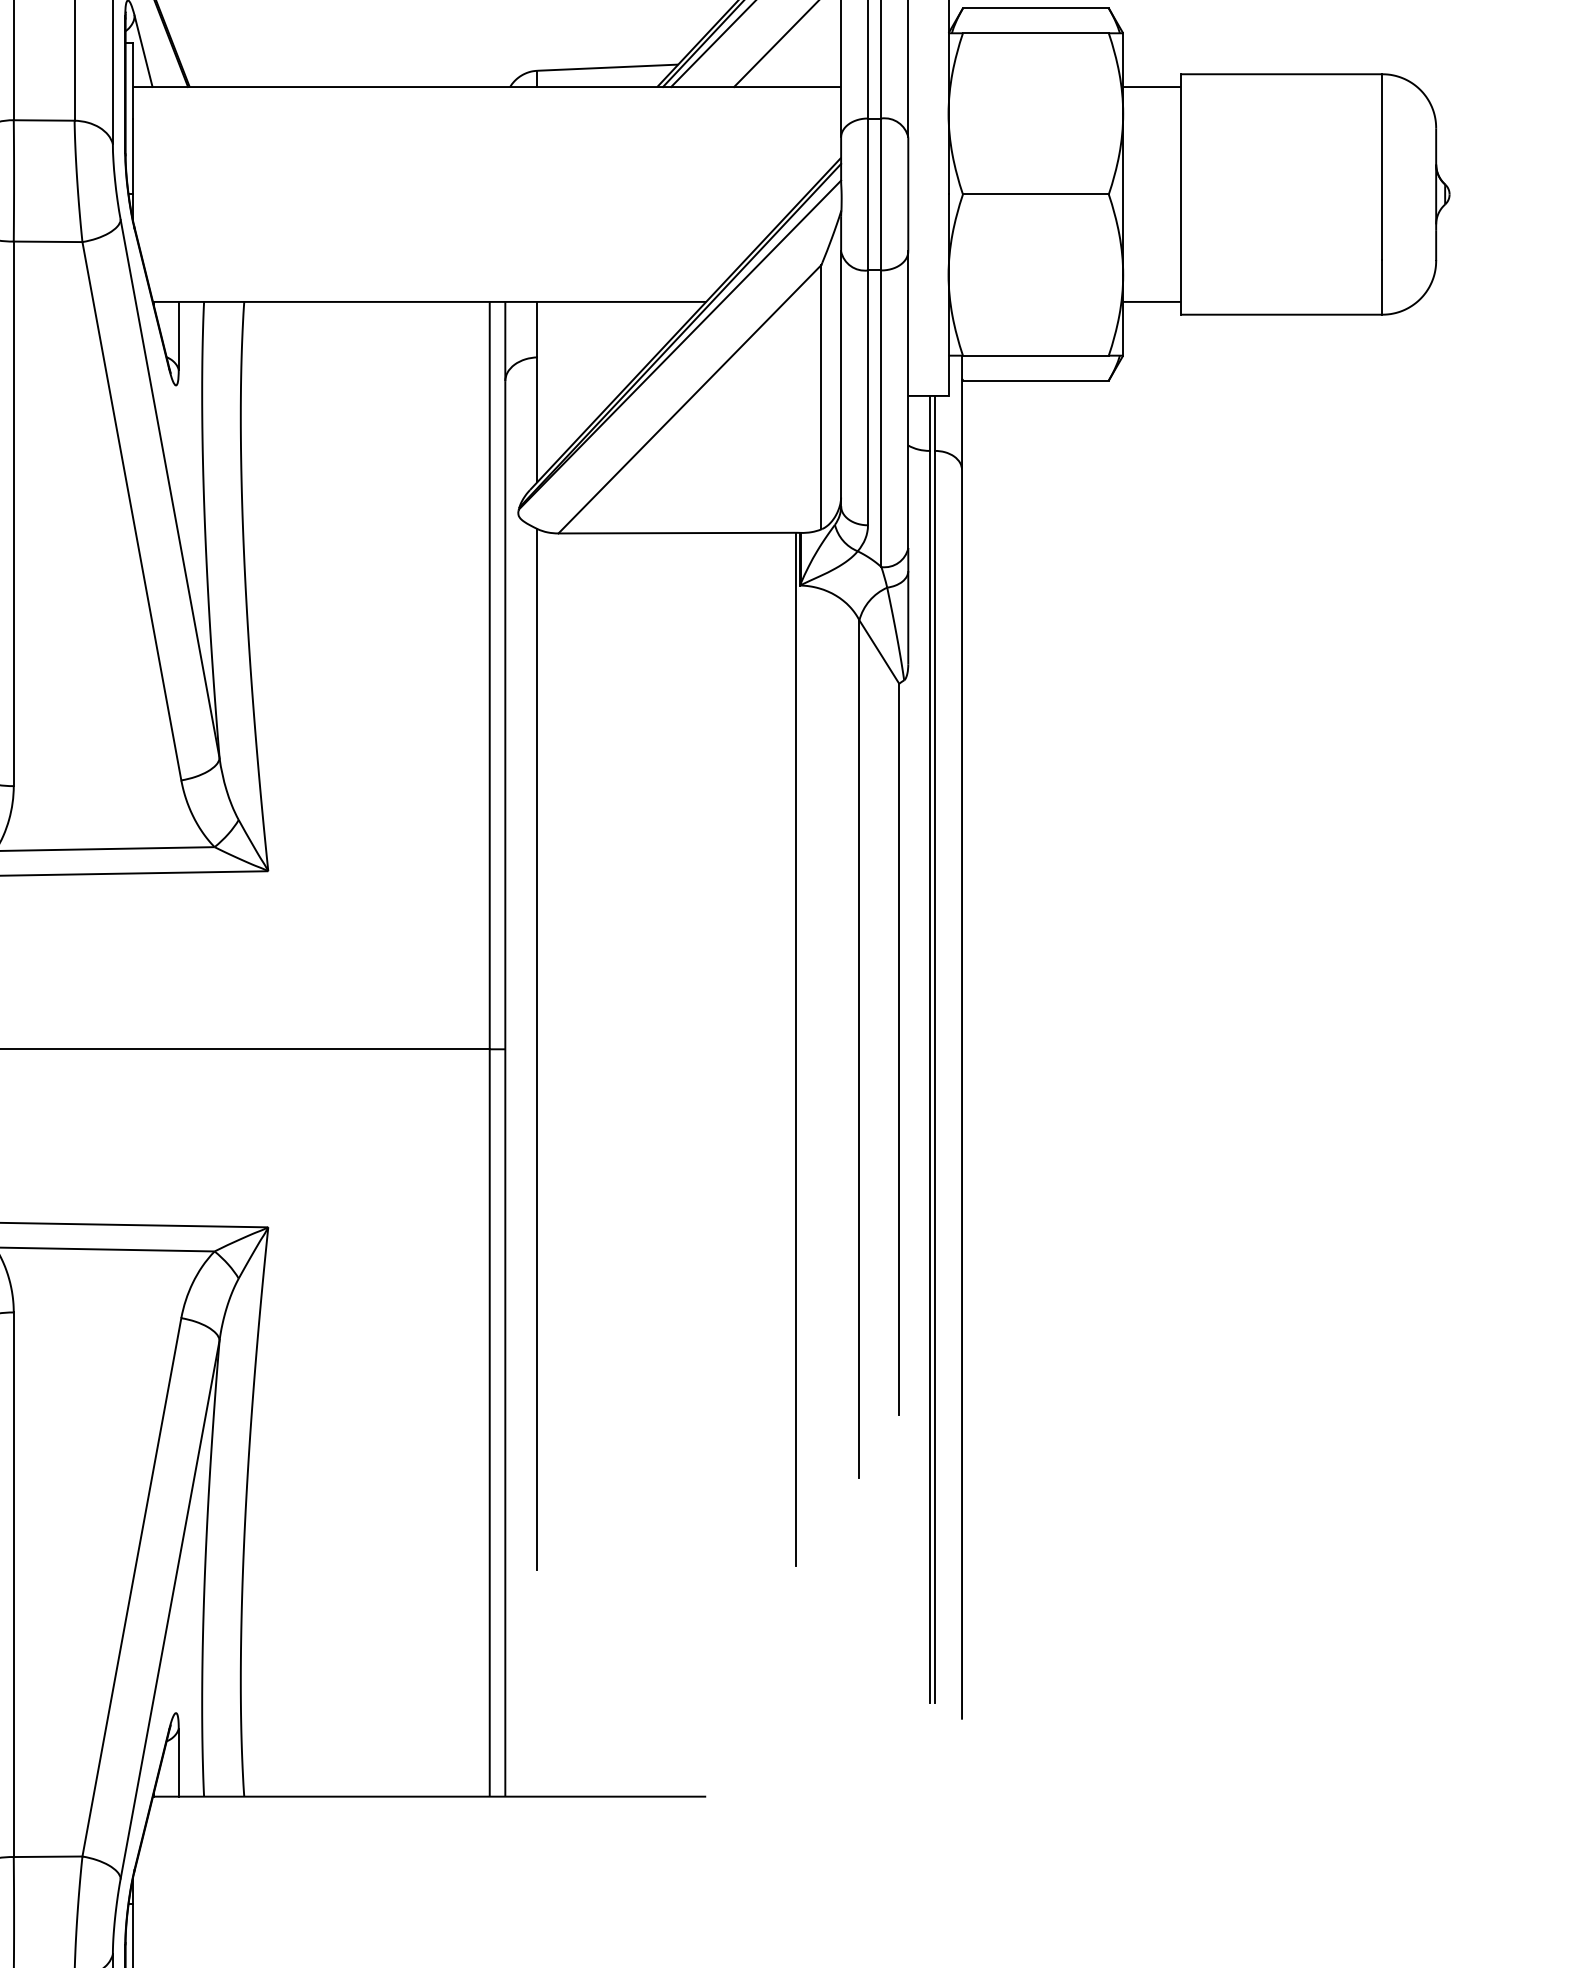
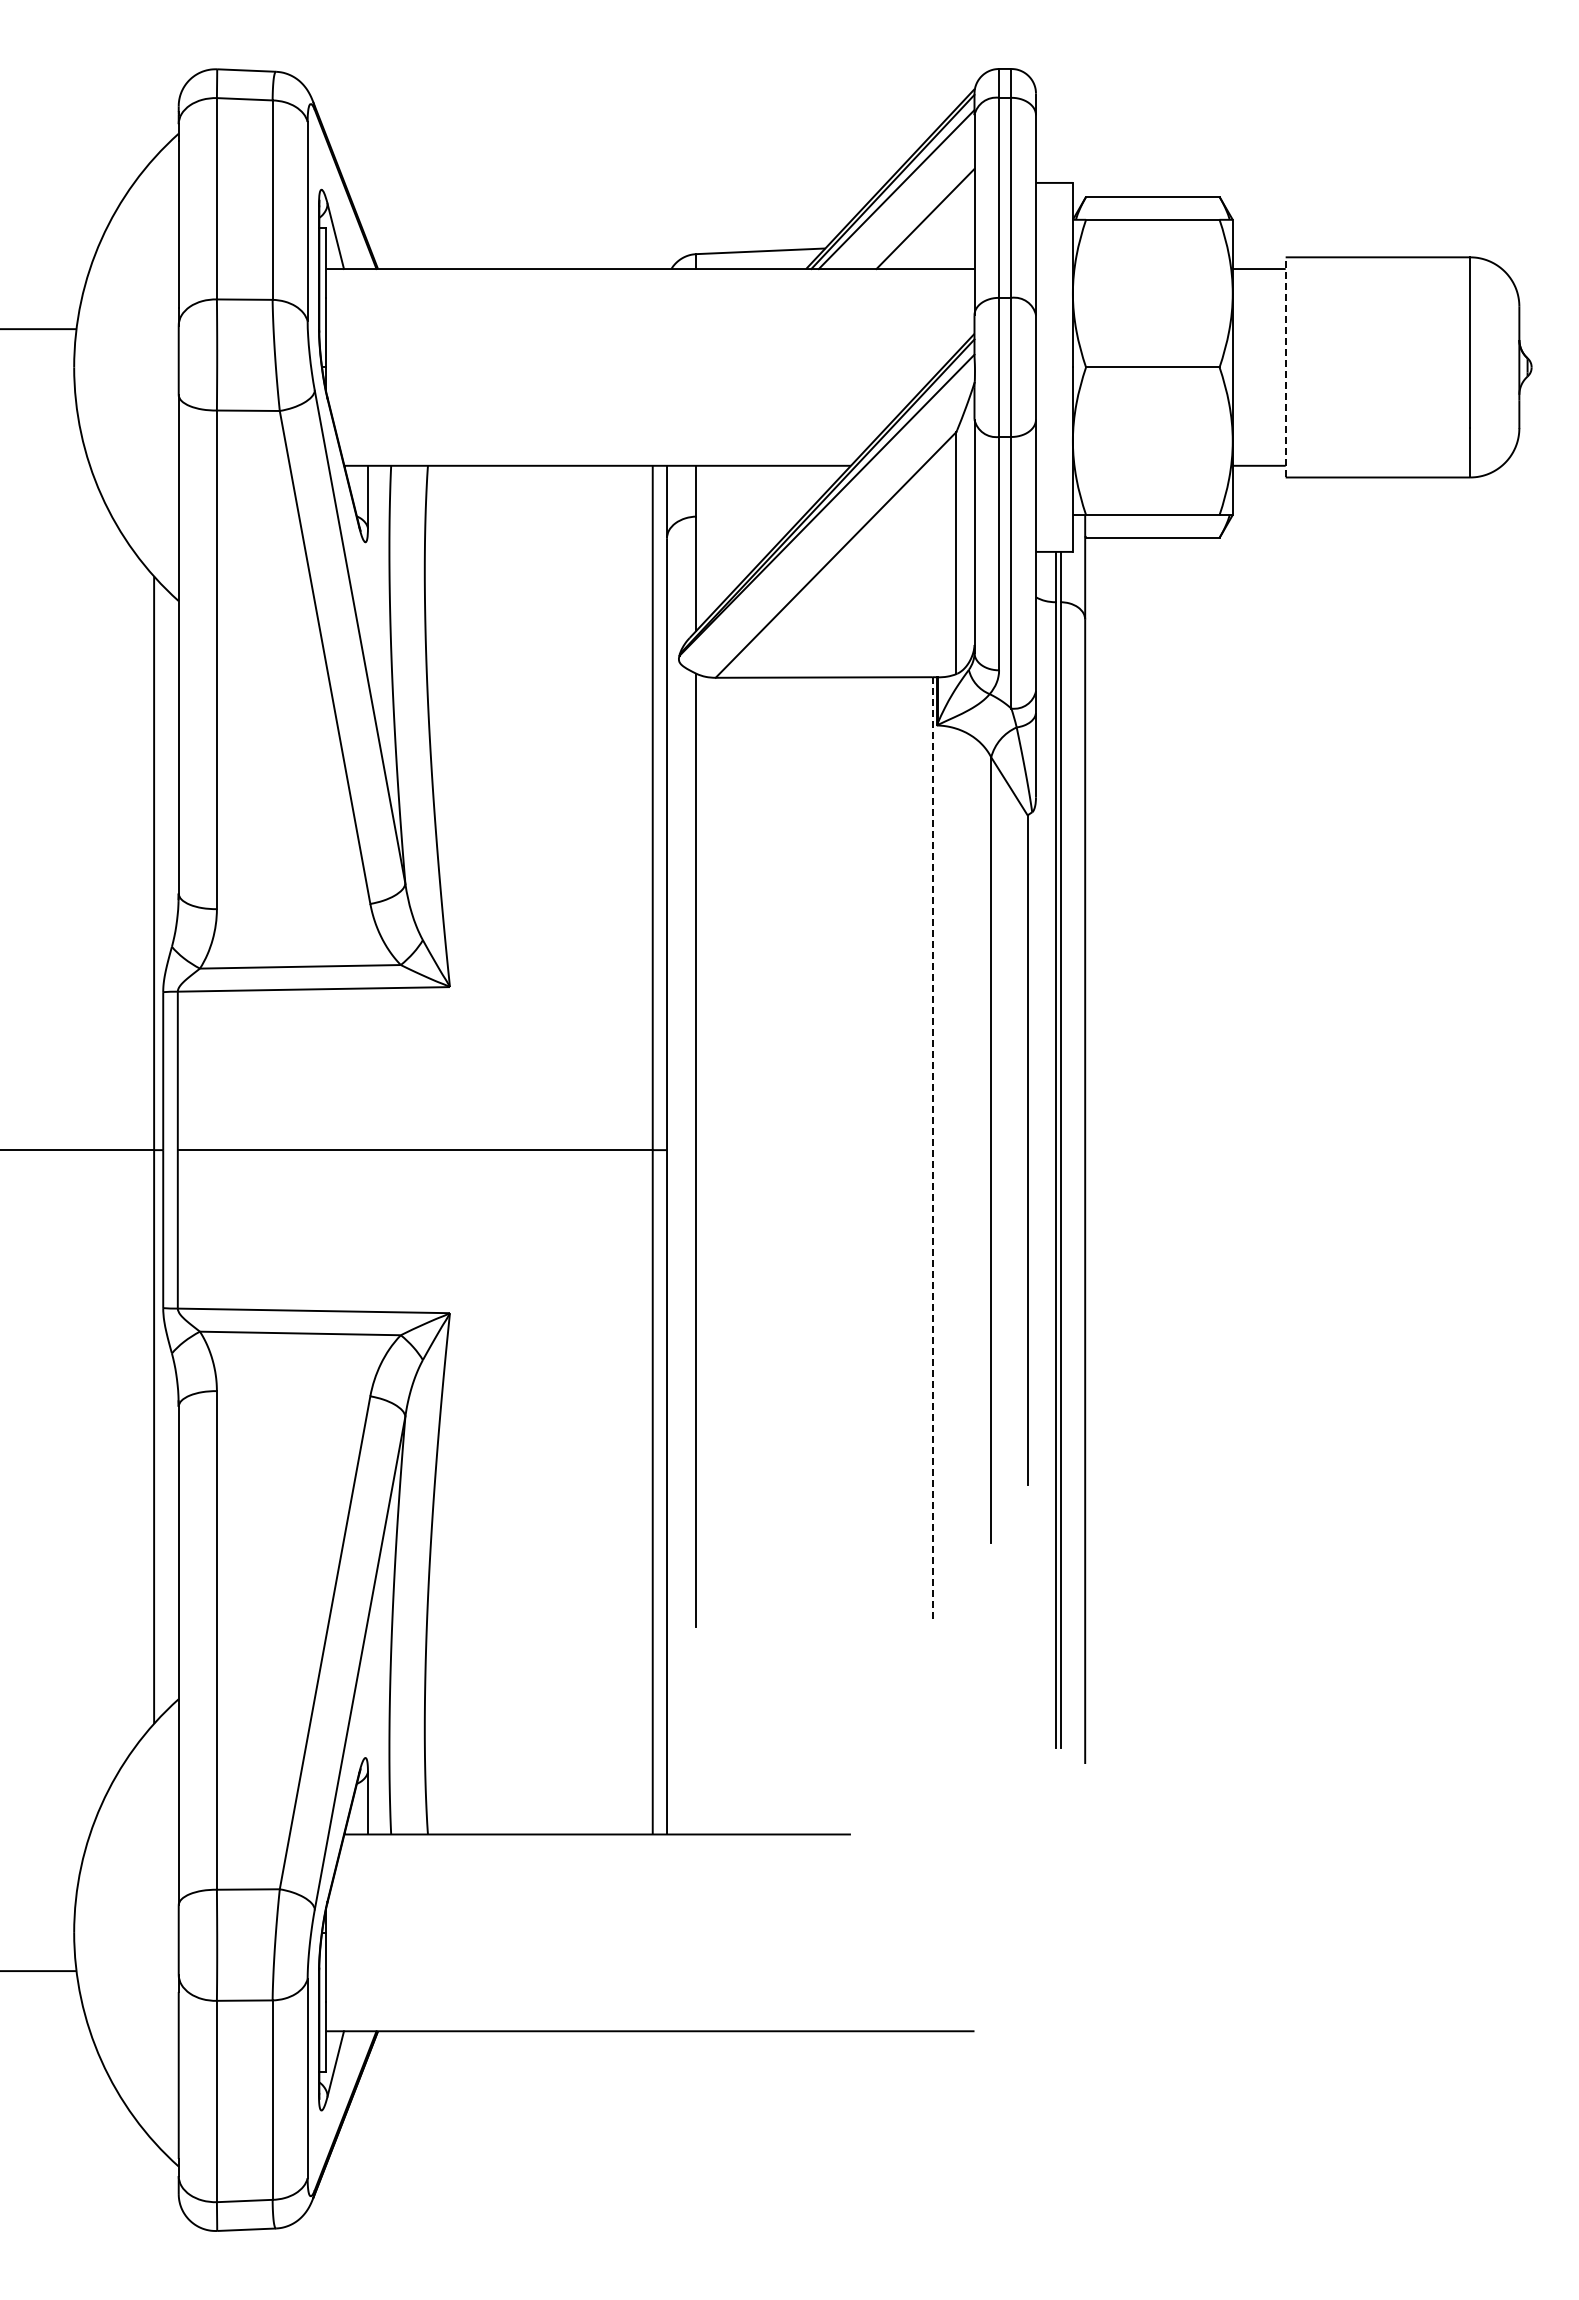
line: (1180, 193) -> (1285, 366), solid -> dashed
line: (795, 1049) -> (932, 1150), solid -> dashed

